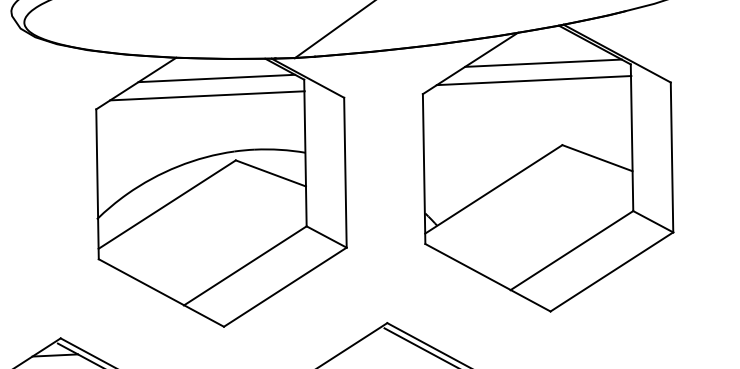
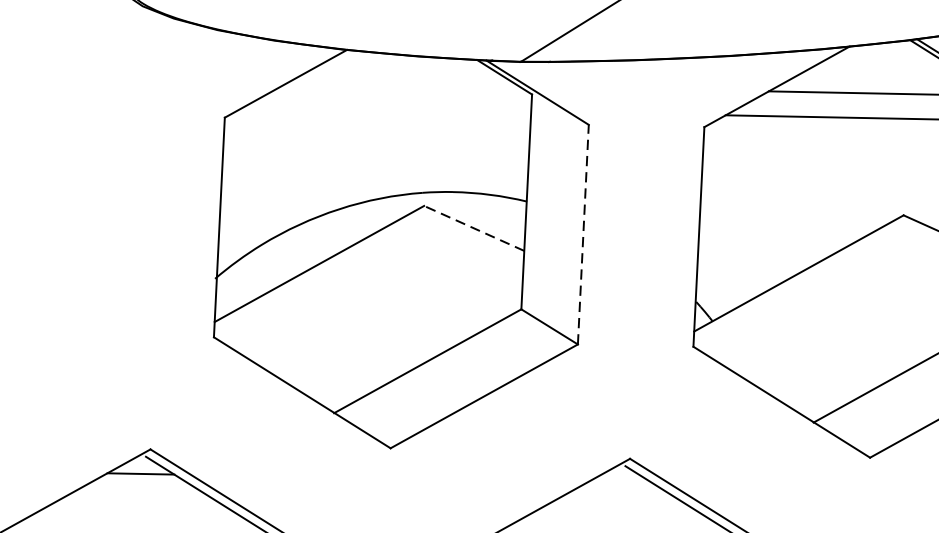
line: (216, 78) -> (403, 84), removed
line: (207, 95) -> (388, 108), removed
line: (345, 172) -> (583, 234), solid -> dashed
line: (270, 173) -> (473, 228), solid -> dashed

